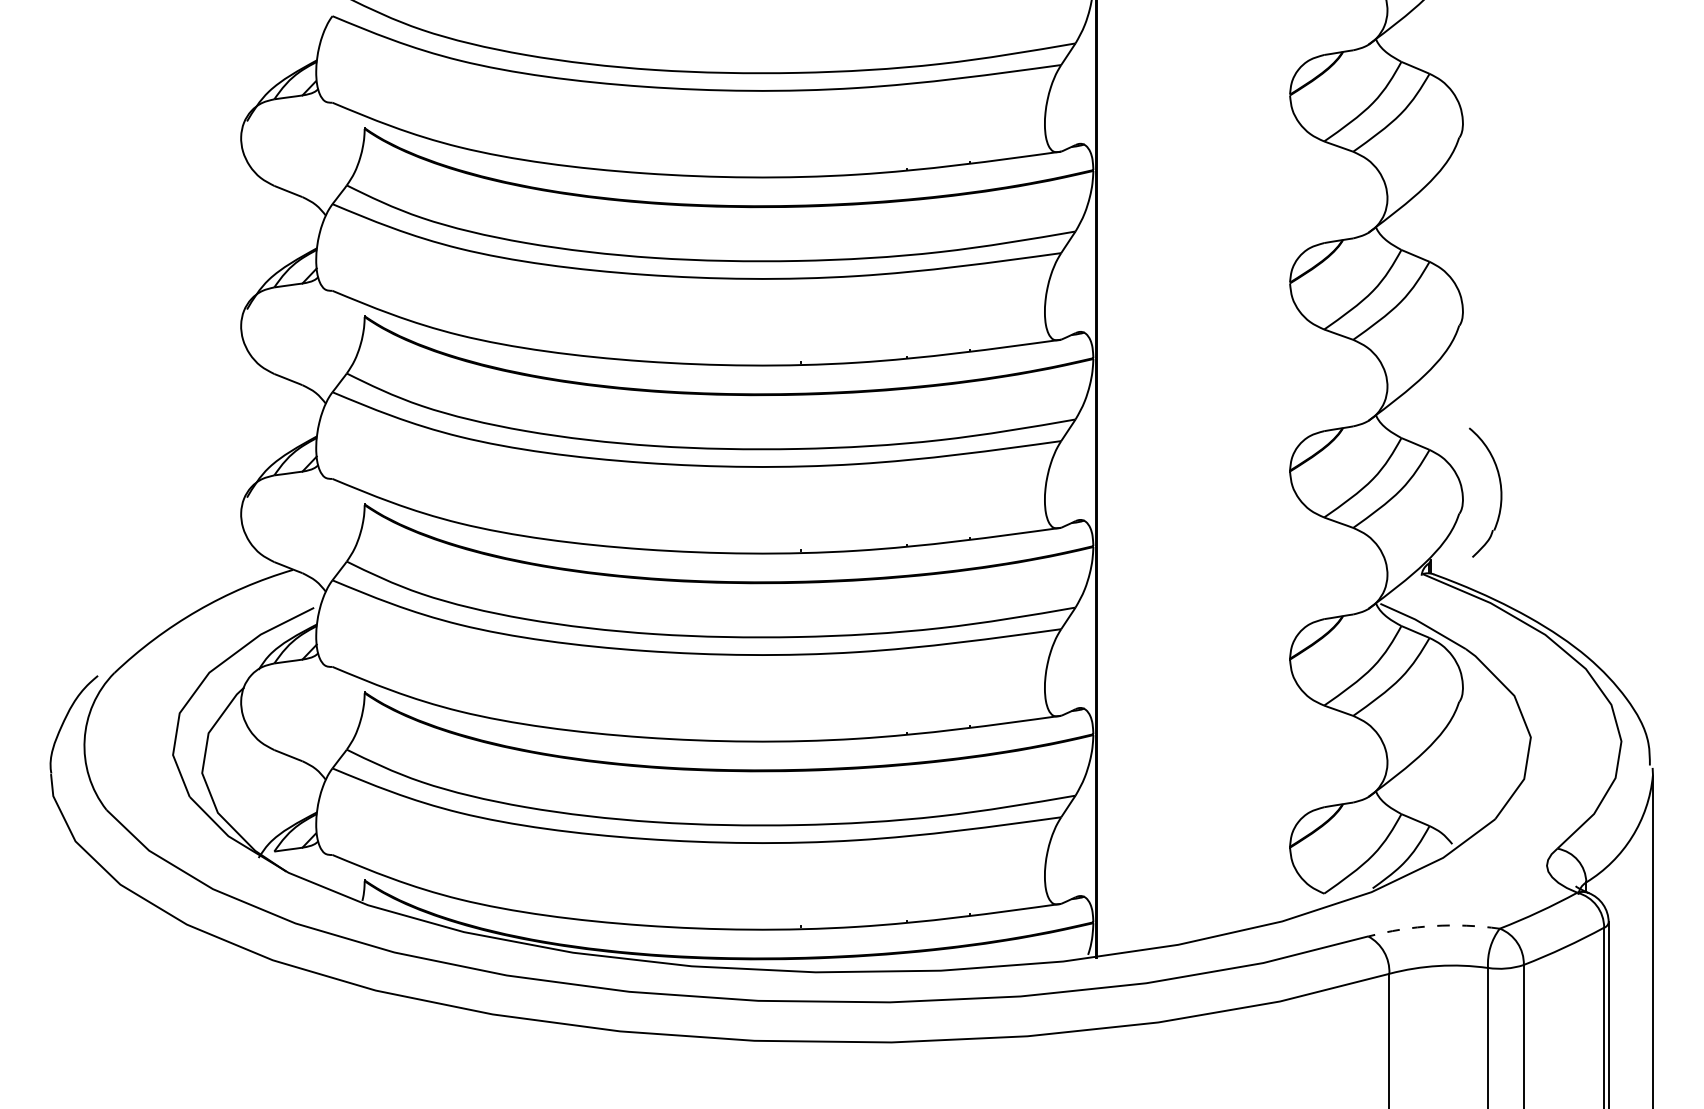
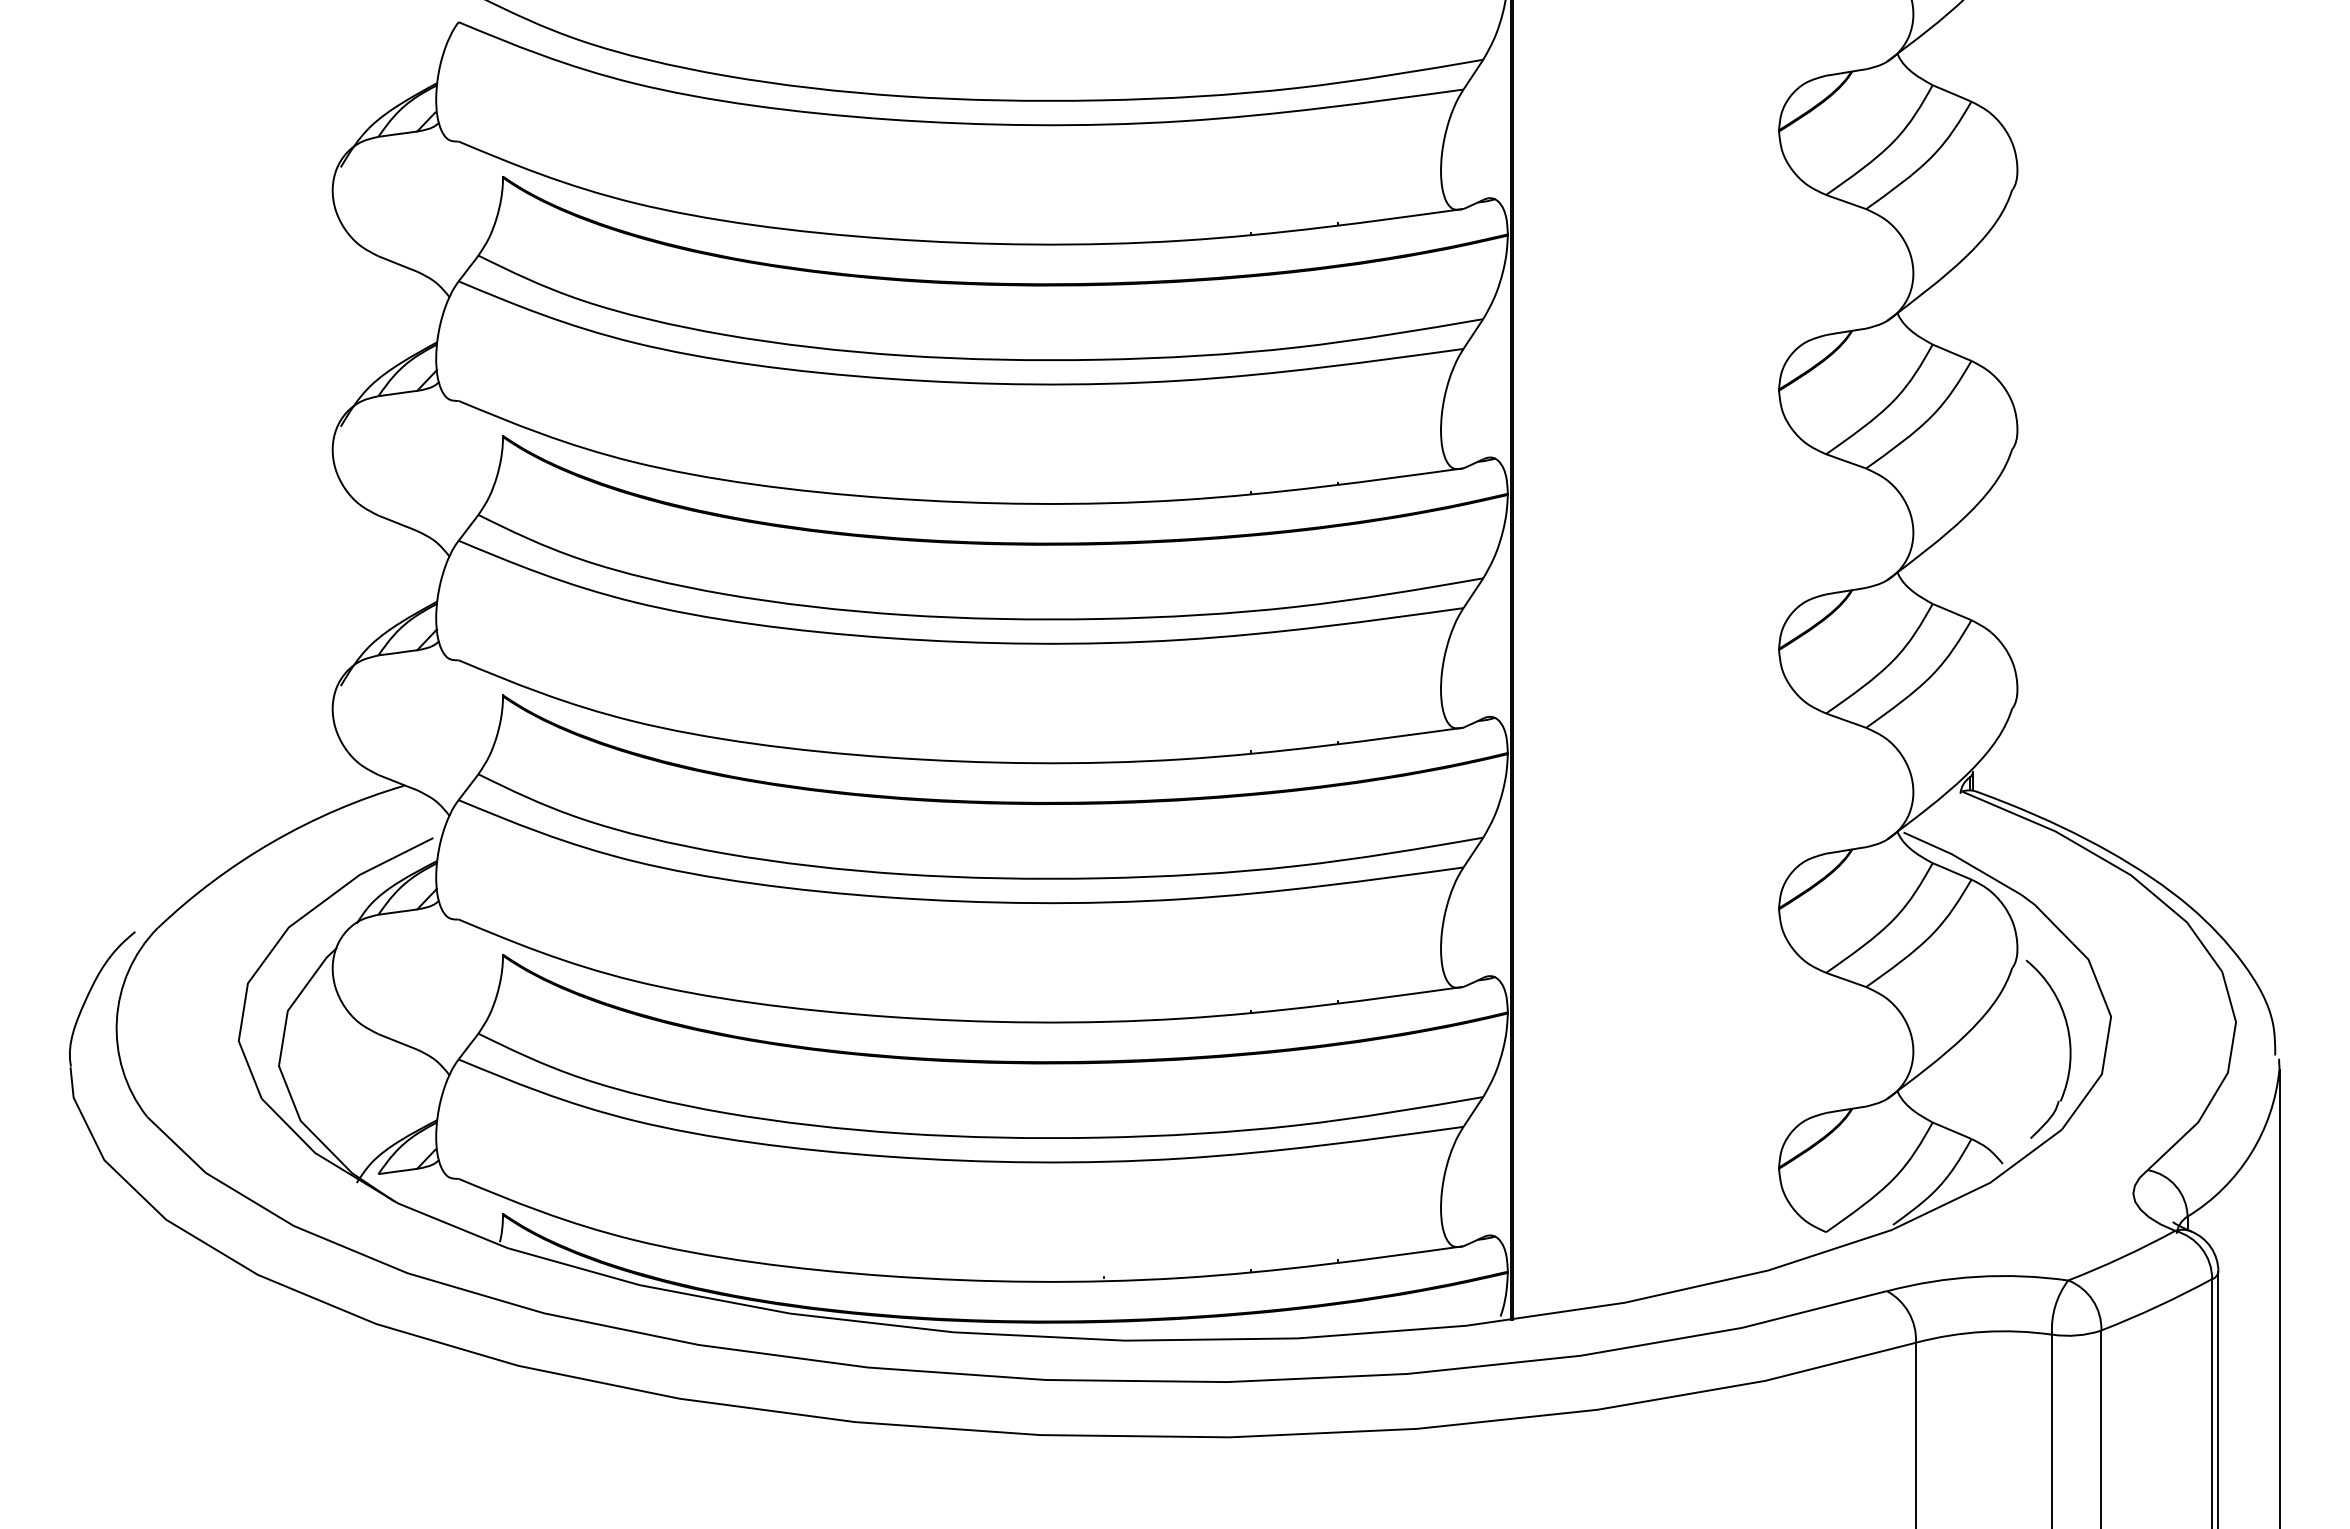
part: (1500, 492) -> (2069, 1048), moved
arc: (1433, 925) -> (1977, 1276), dashed -> solid

